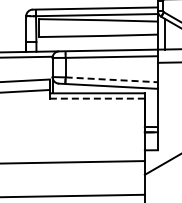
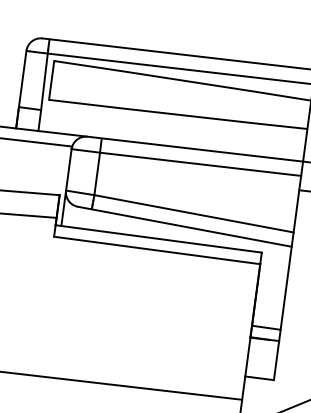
line: (112, 79) -> (195, 213), dashed -> solid
line: (96, 98) -> (155, 249), dashed -> solid

